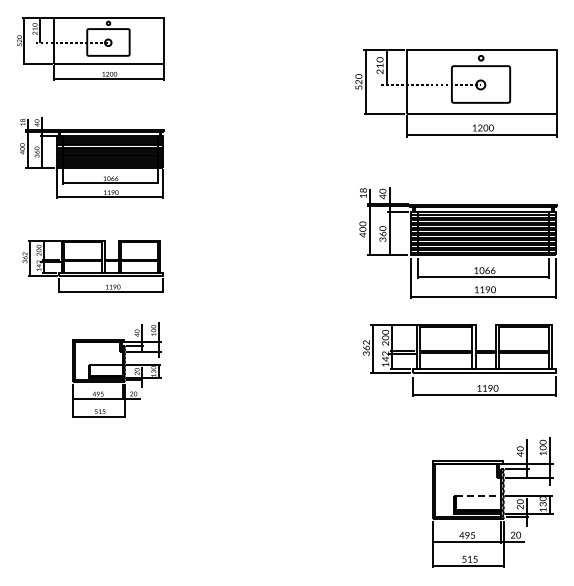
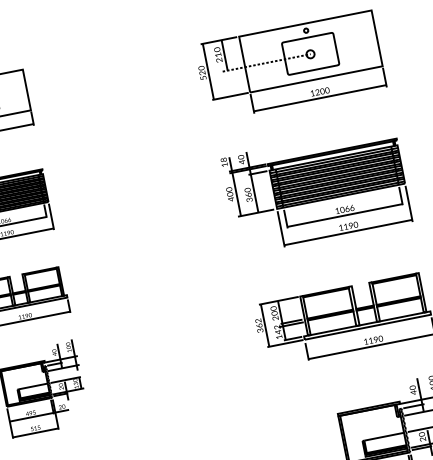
part: (456, 93) -> (290, 66), moved
part: (458, 242) -> (316, 189), moved
line: (479, 496) -> (385, 436), dashed -> solid

